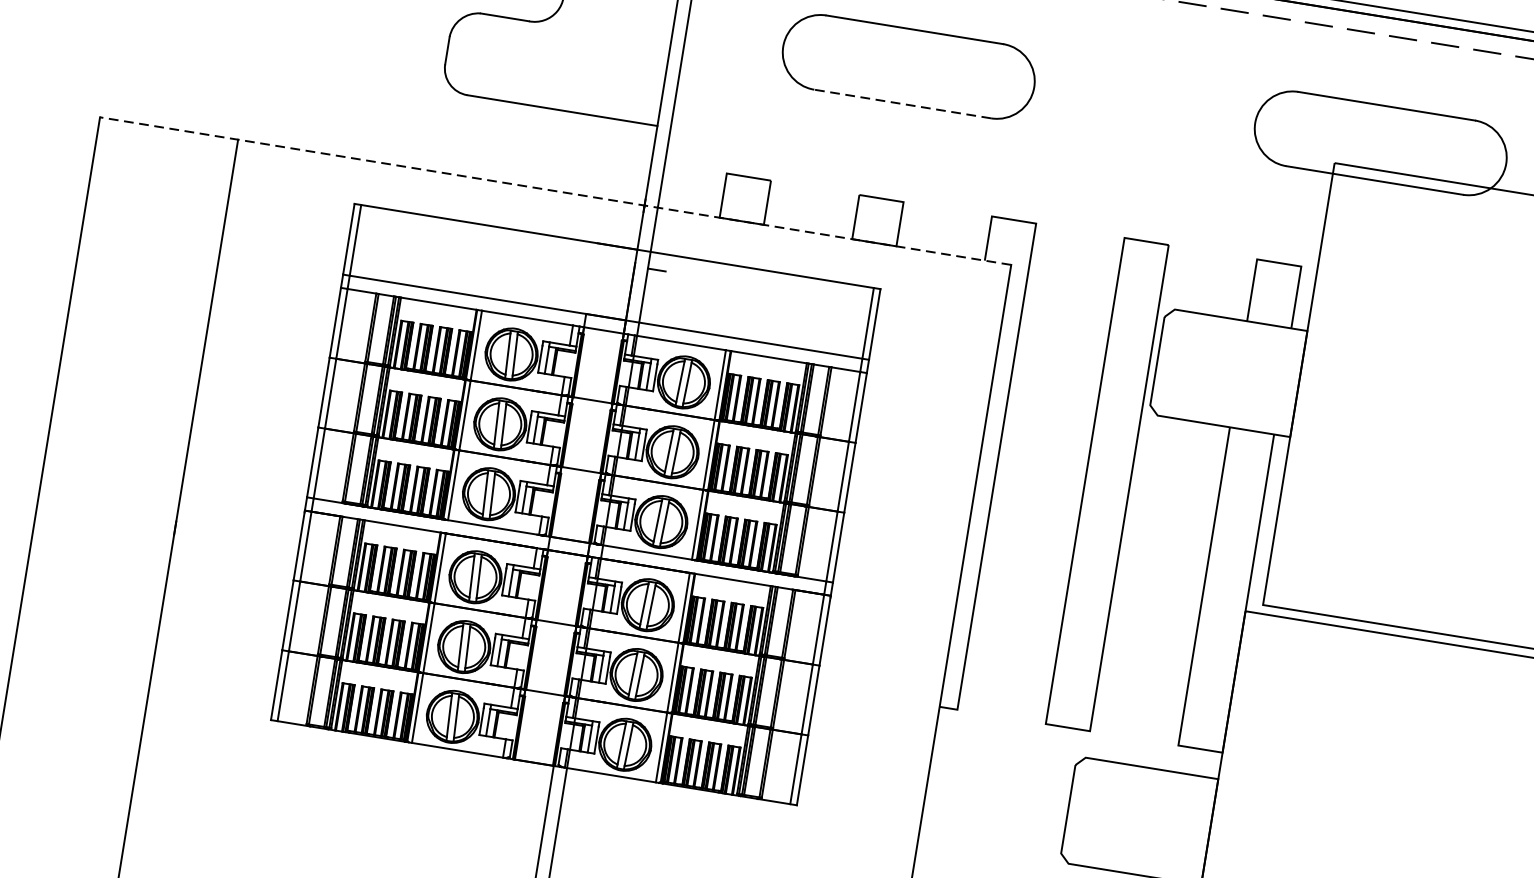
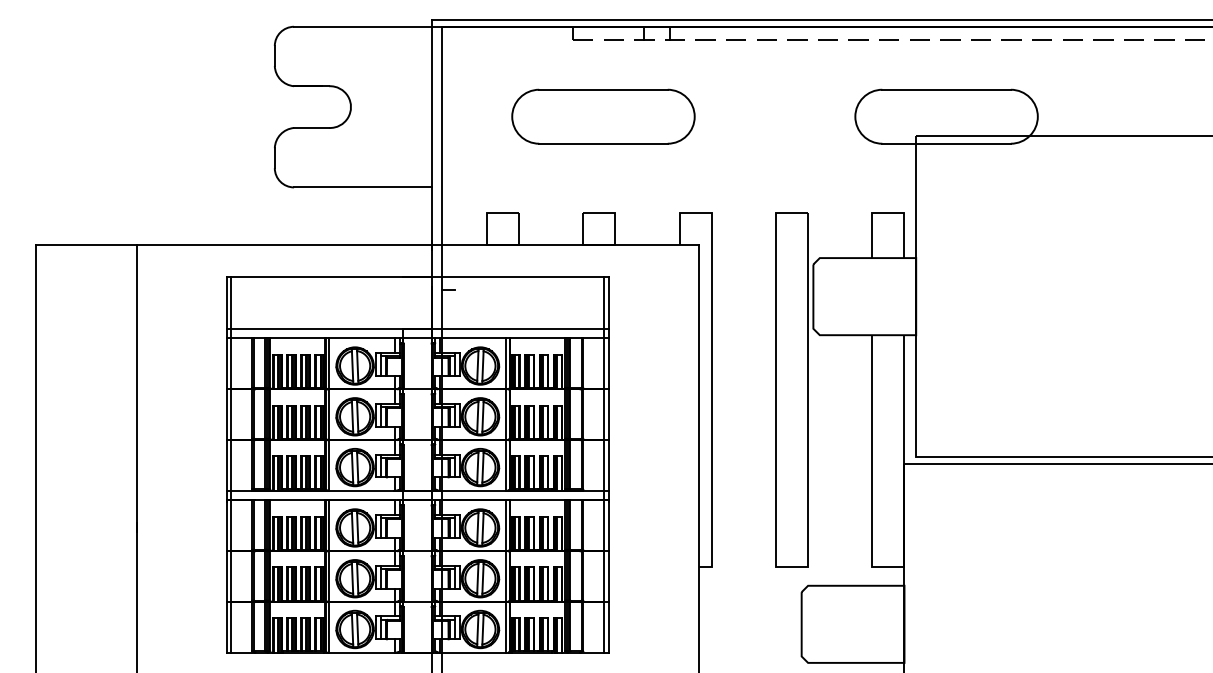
line: (901, 103) -> (602, 143), dashed -> solid
line: (555, 191) -> (367, 245), dashed -> solid

